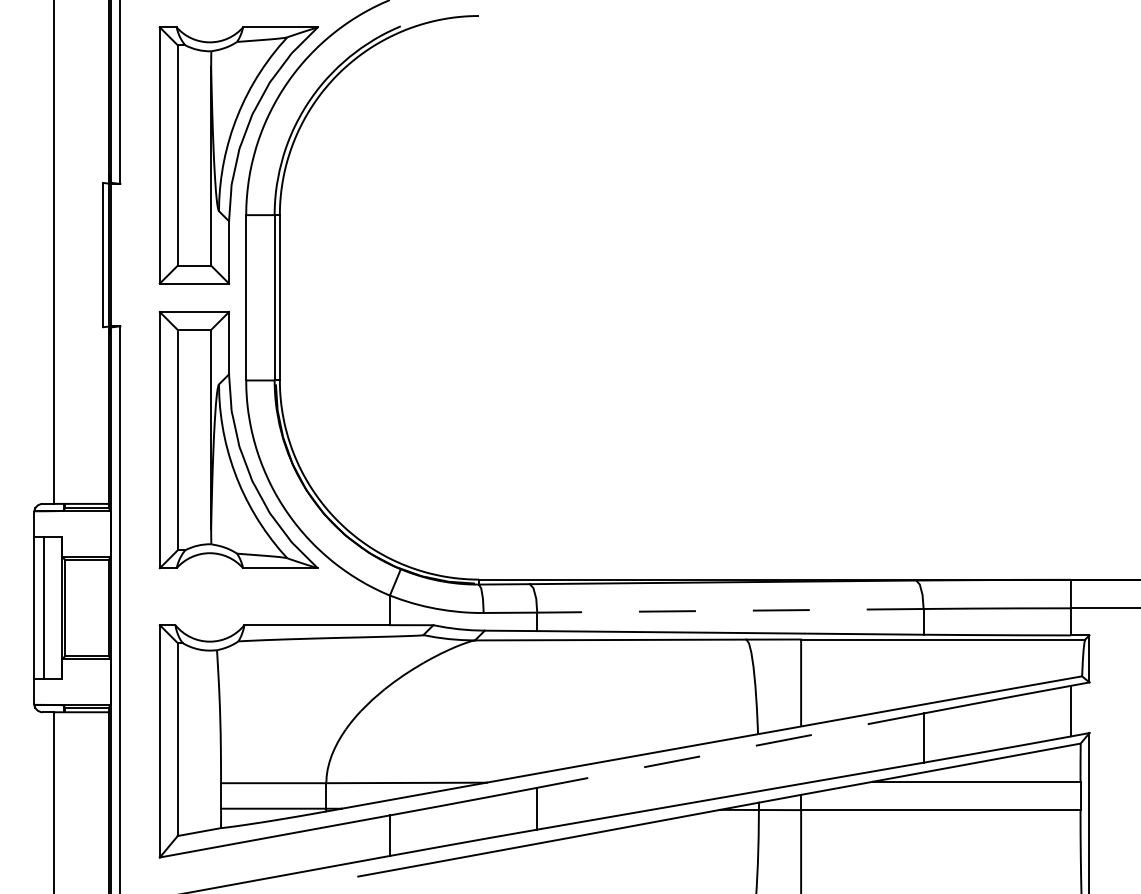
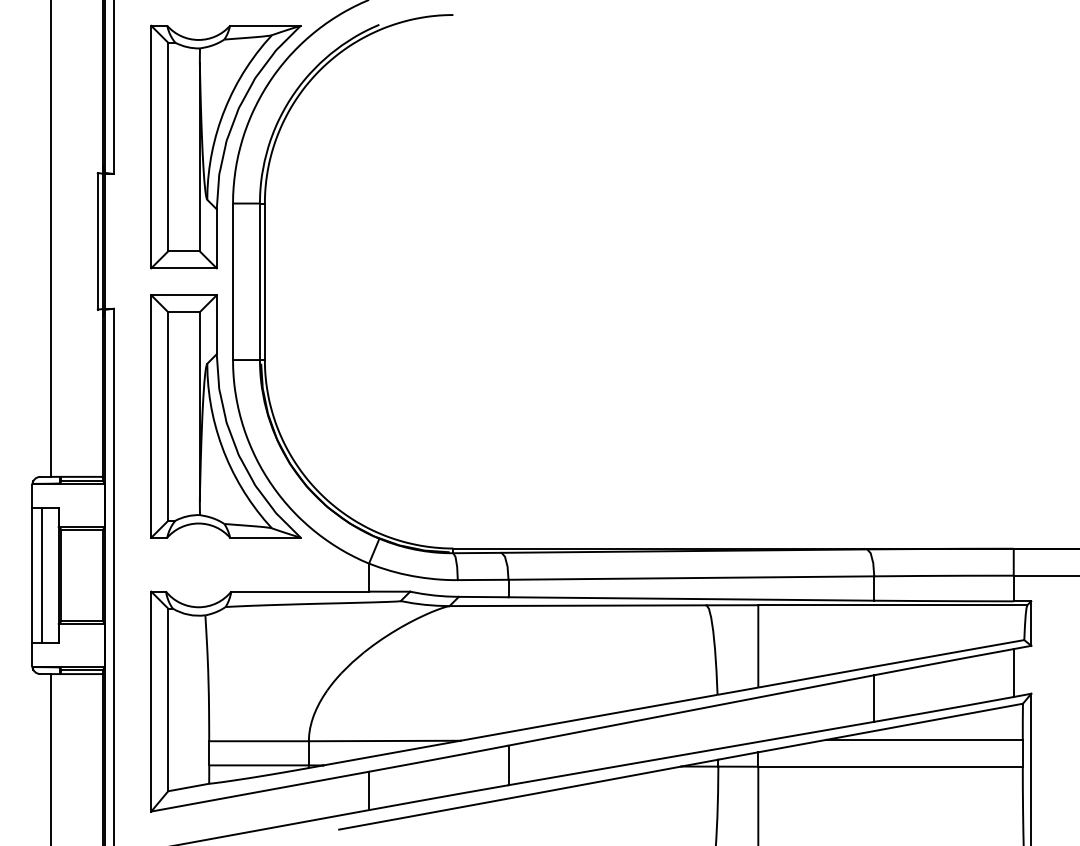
line: (729, 610) -> (690, 577), dashed -> solid
line: (730, 750) -> (691, 710), dashed -> solid

